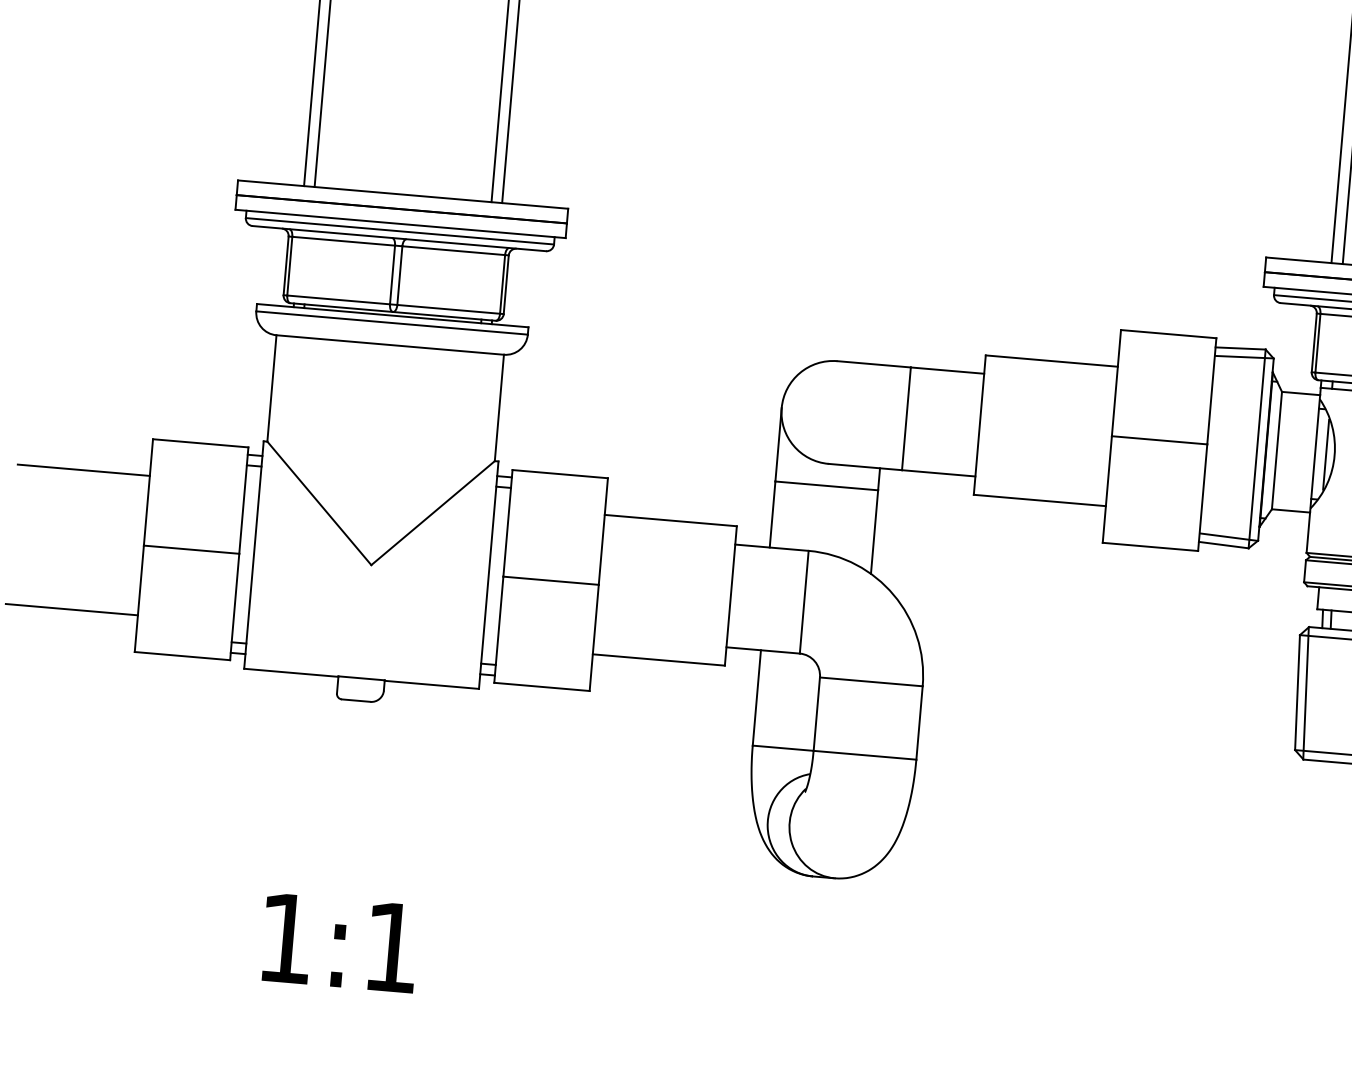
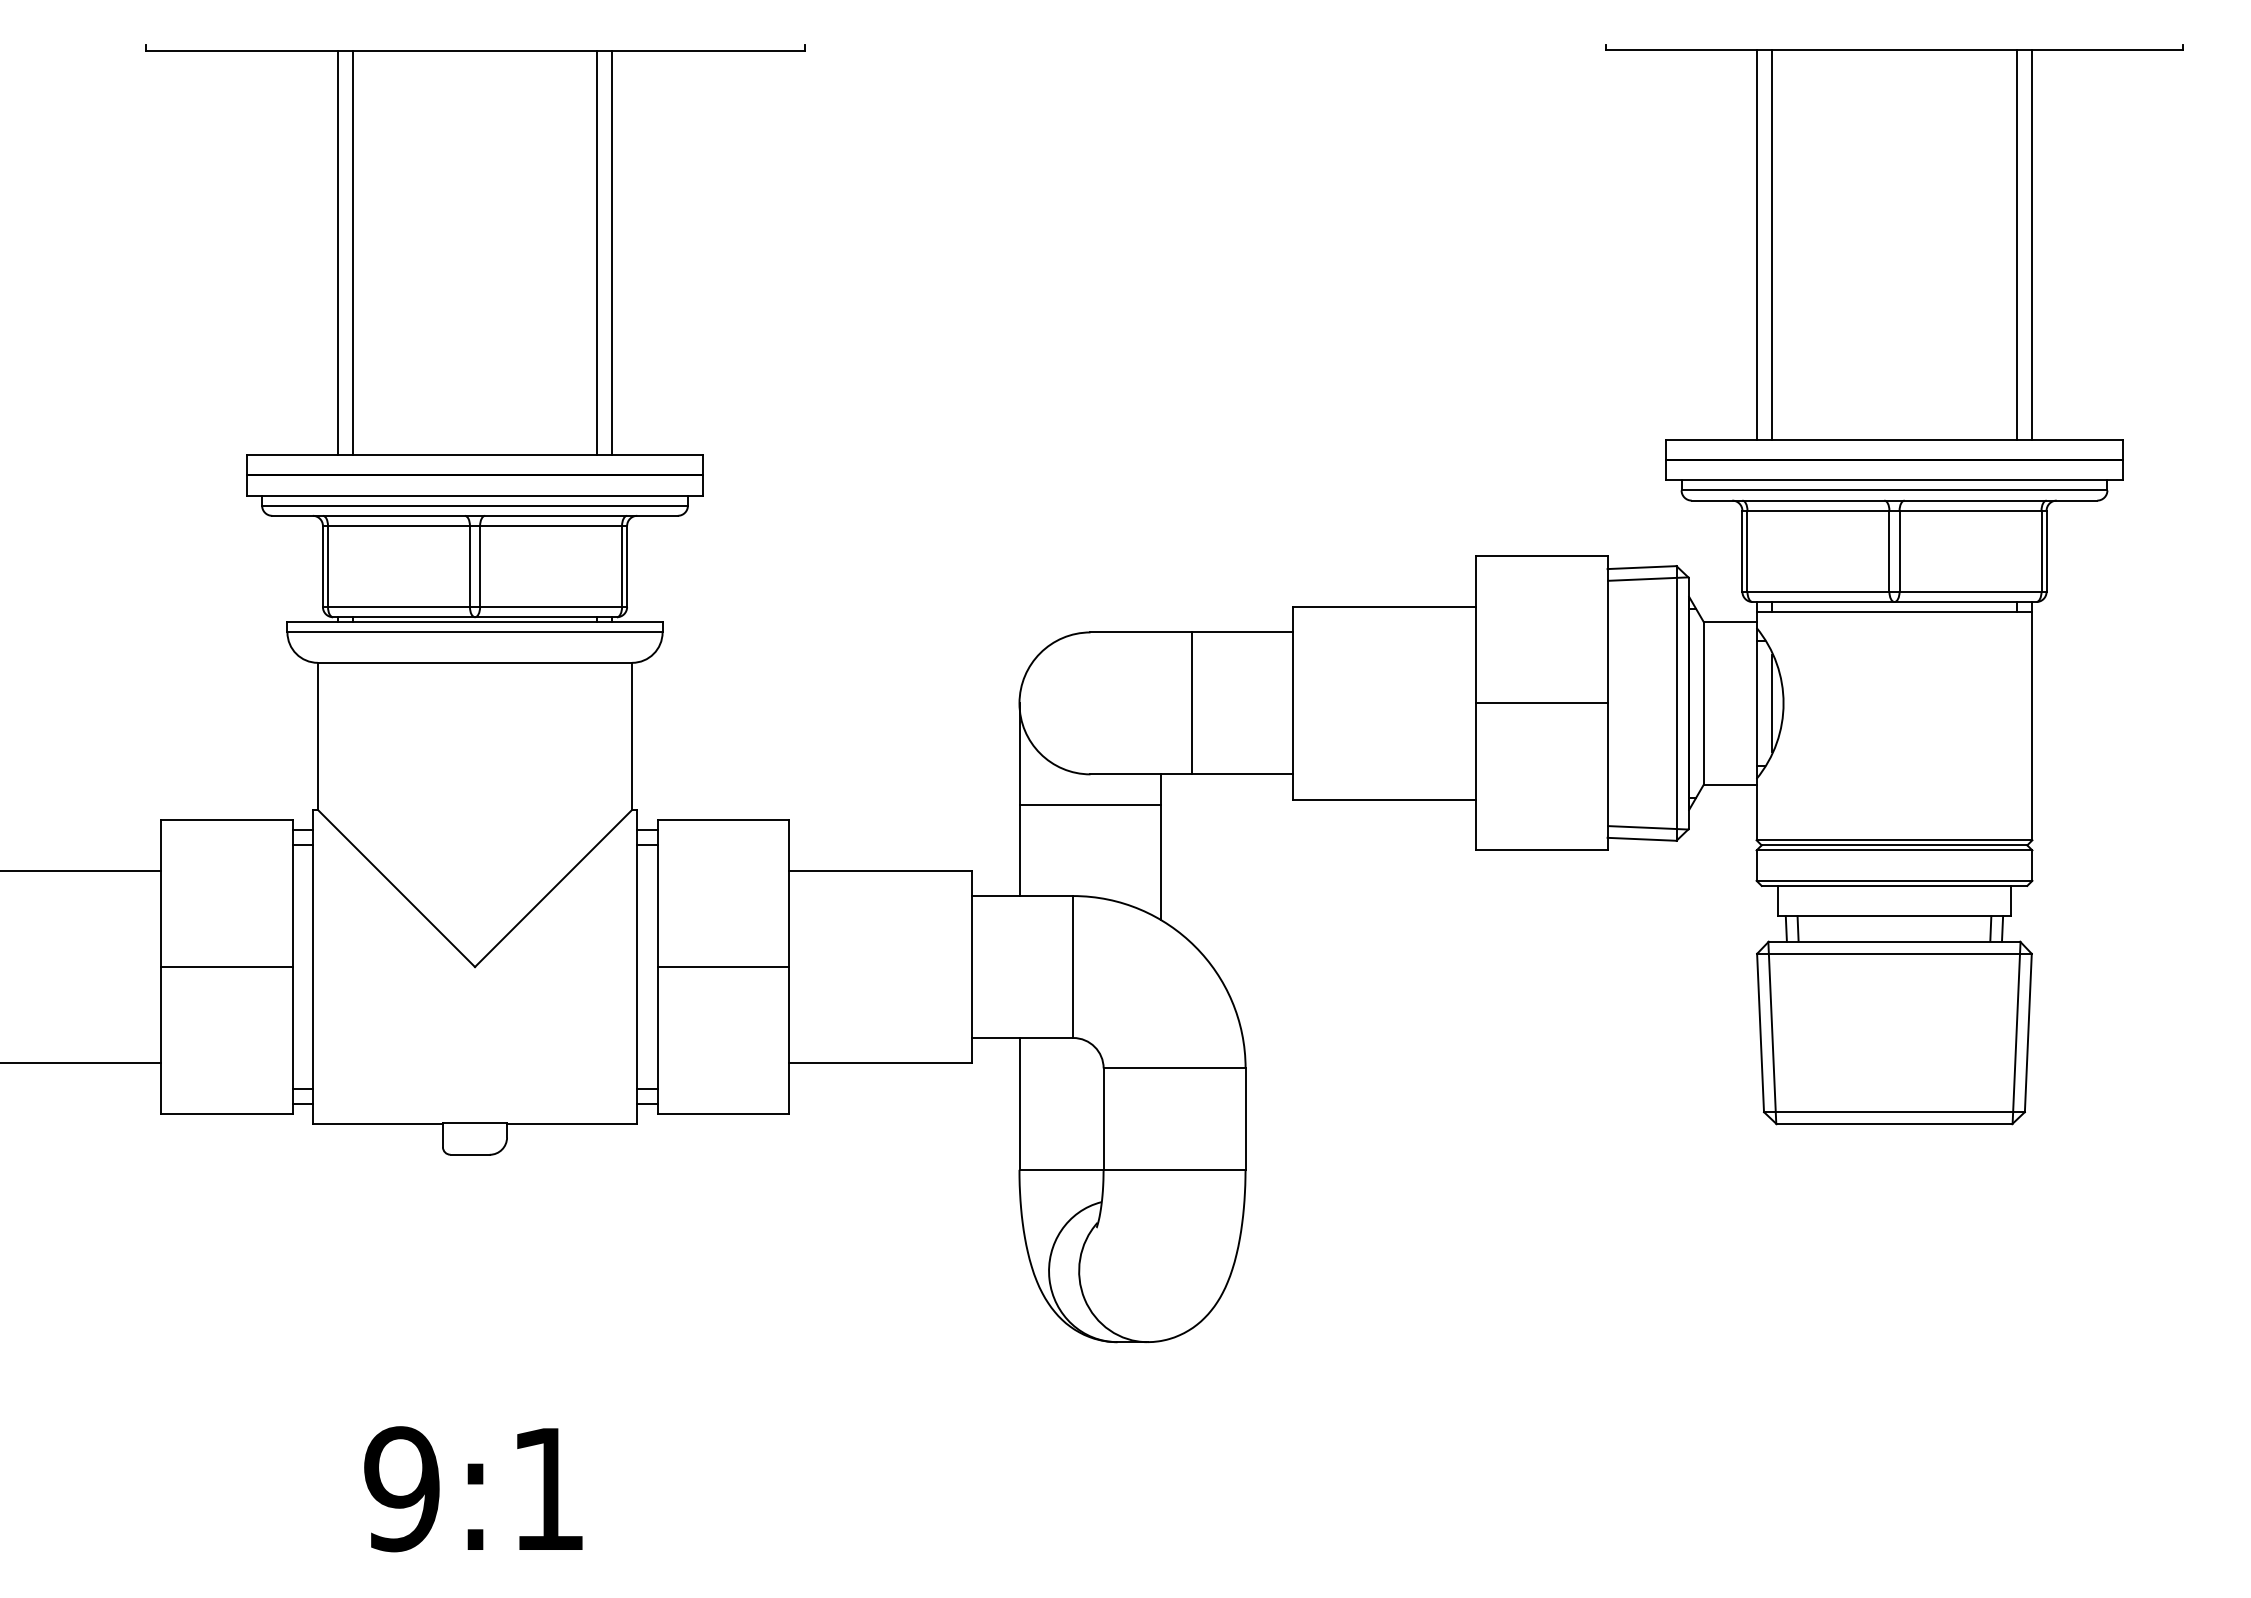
text: (285, 938) -> (401, 1489), 1:1 -> 9:1

